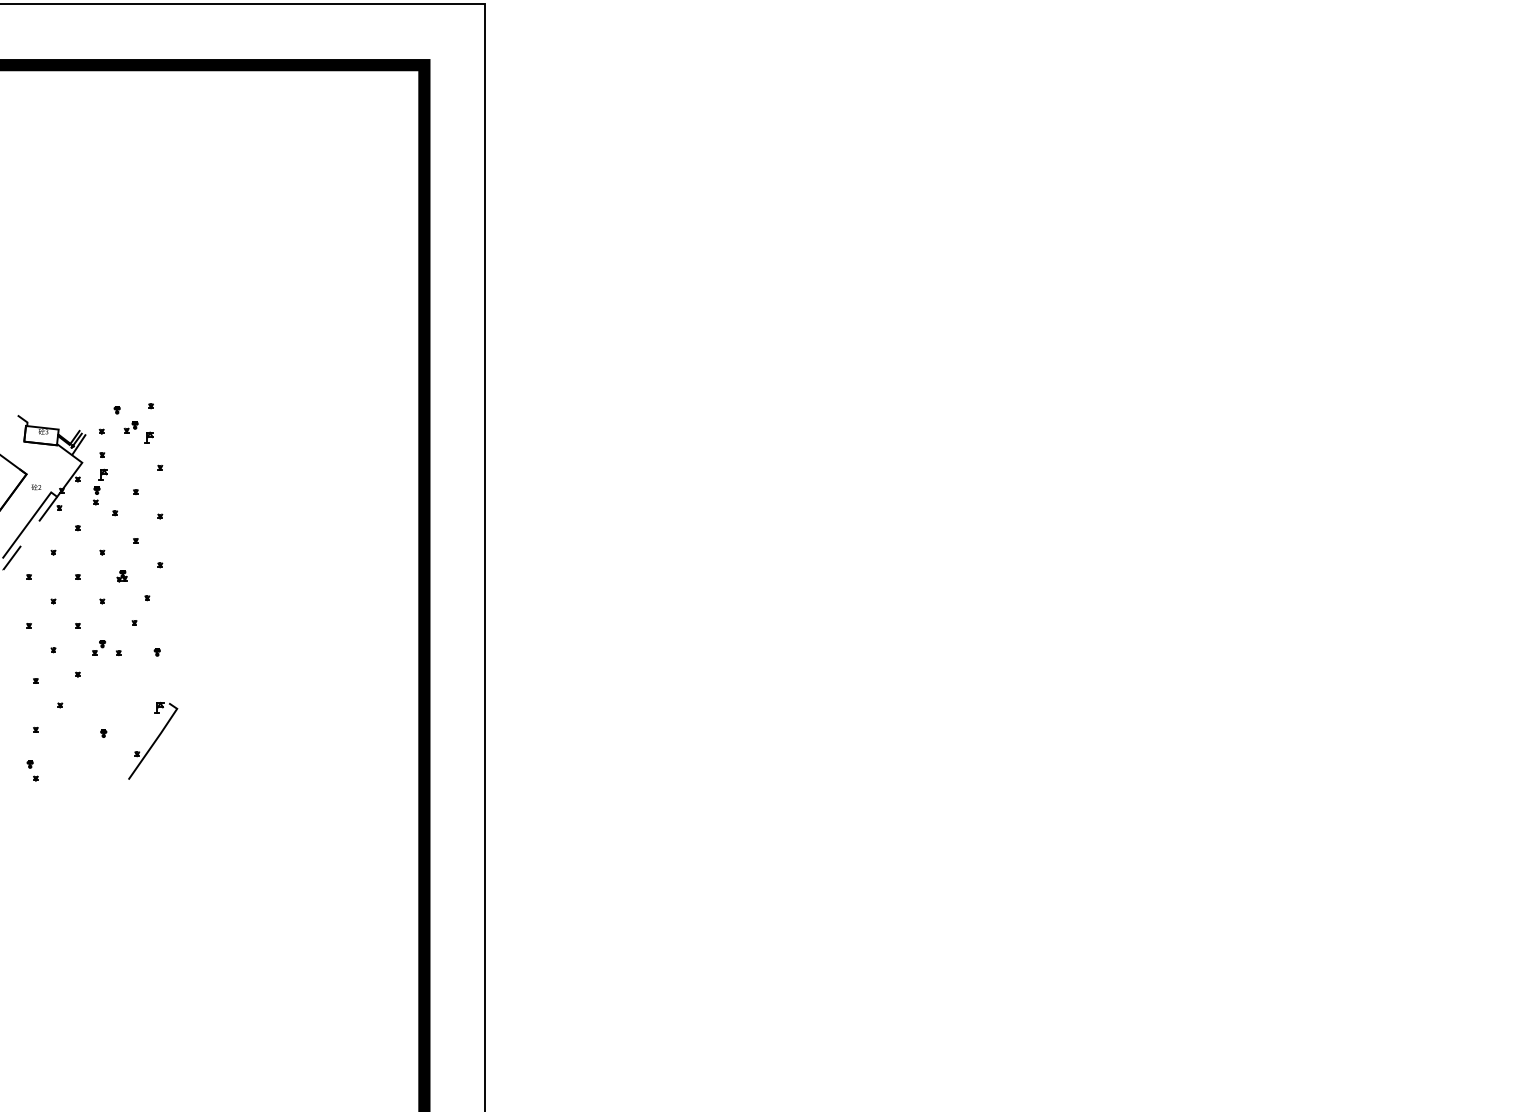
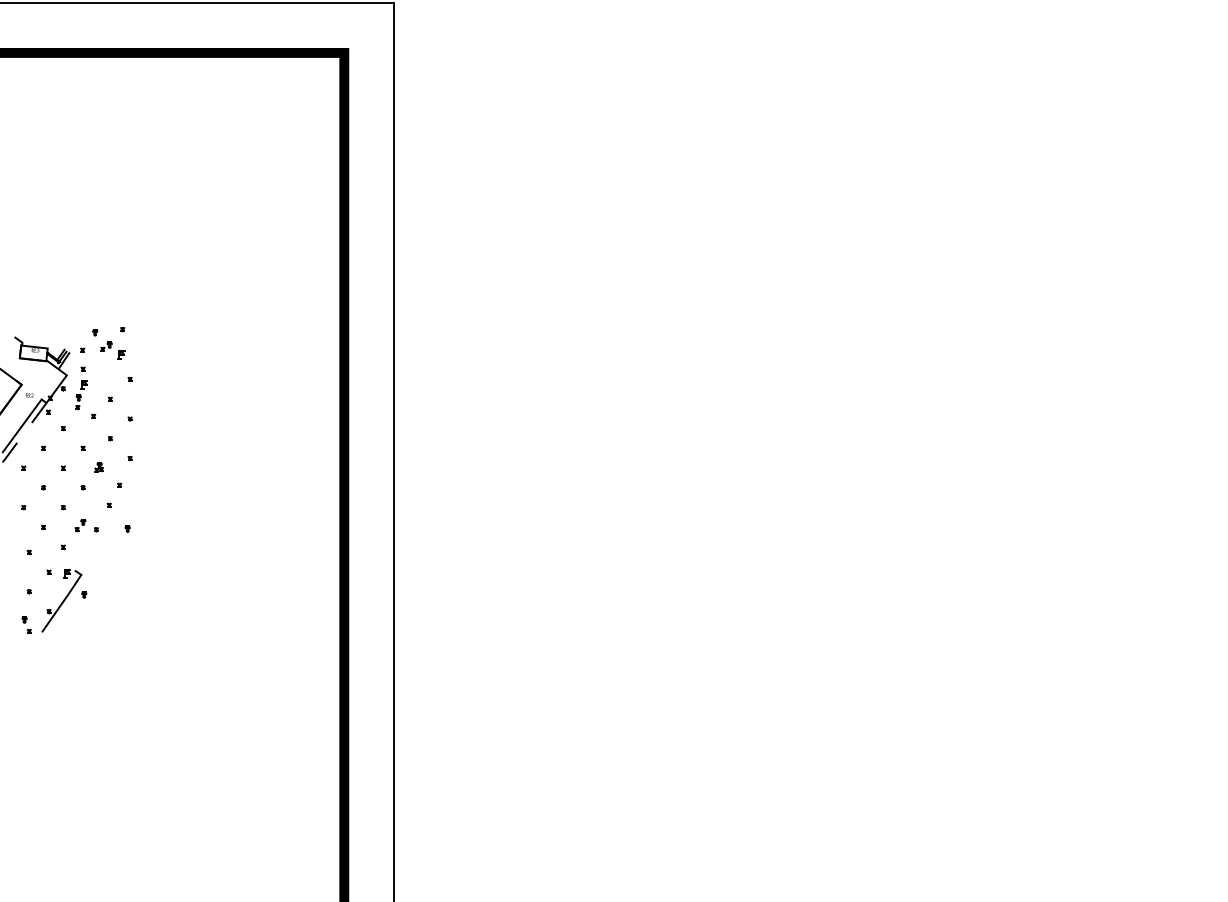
part: (153, 740) -> (62, 600), moved

